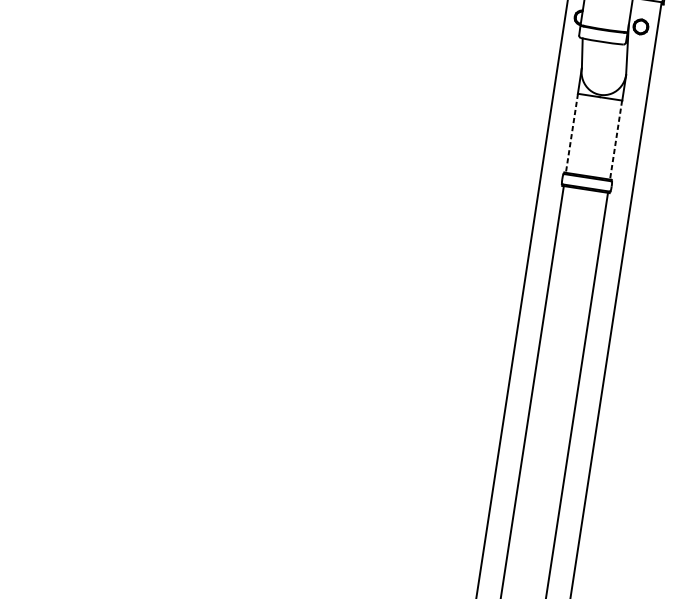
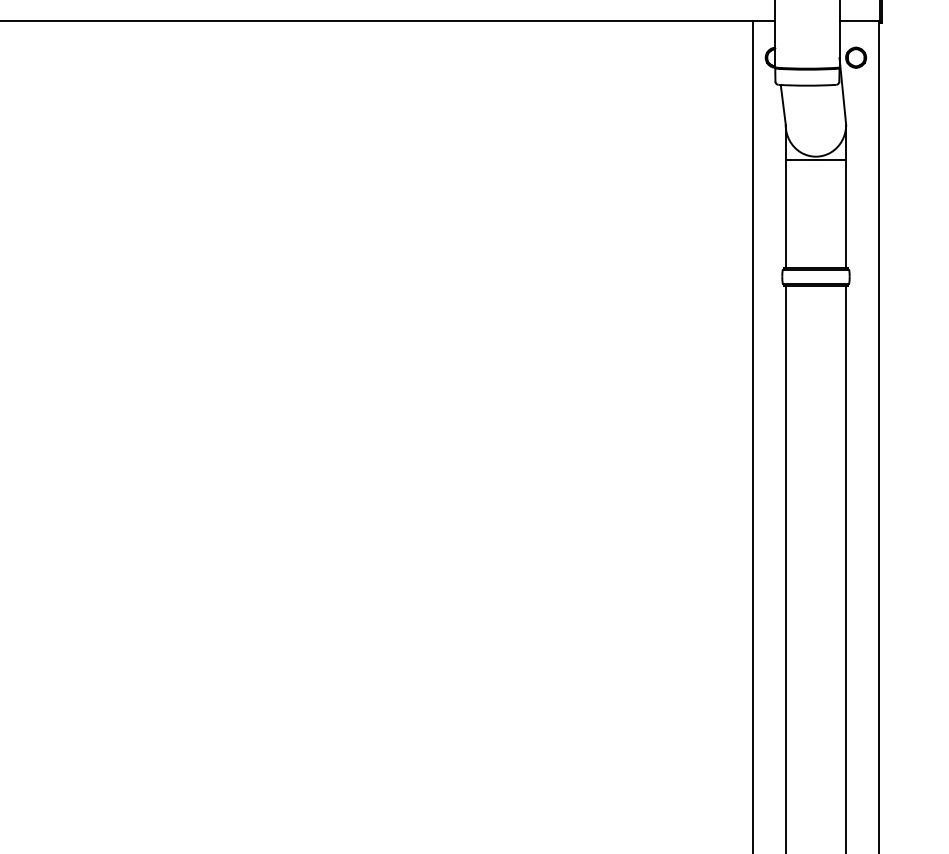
line: (571, 133) -> (785, 213), dashed -> solid
line: (616, 139) -> (846, 213), dashed -> solid

